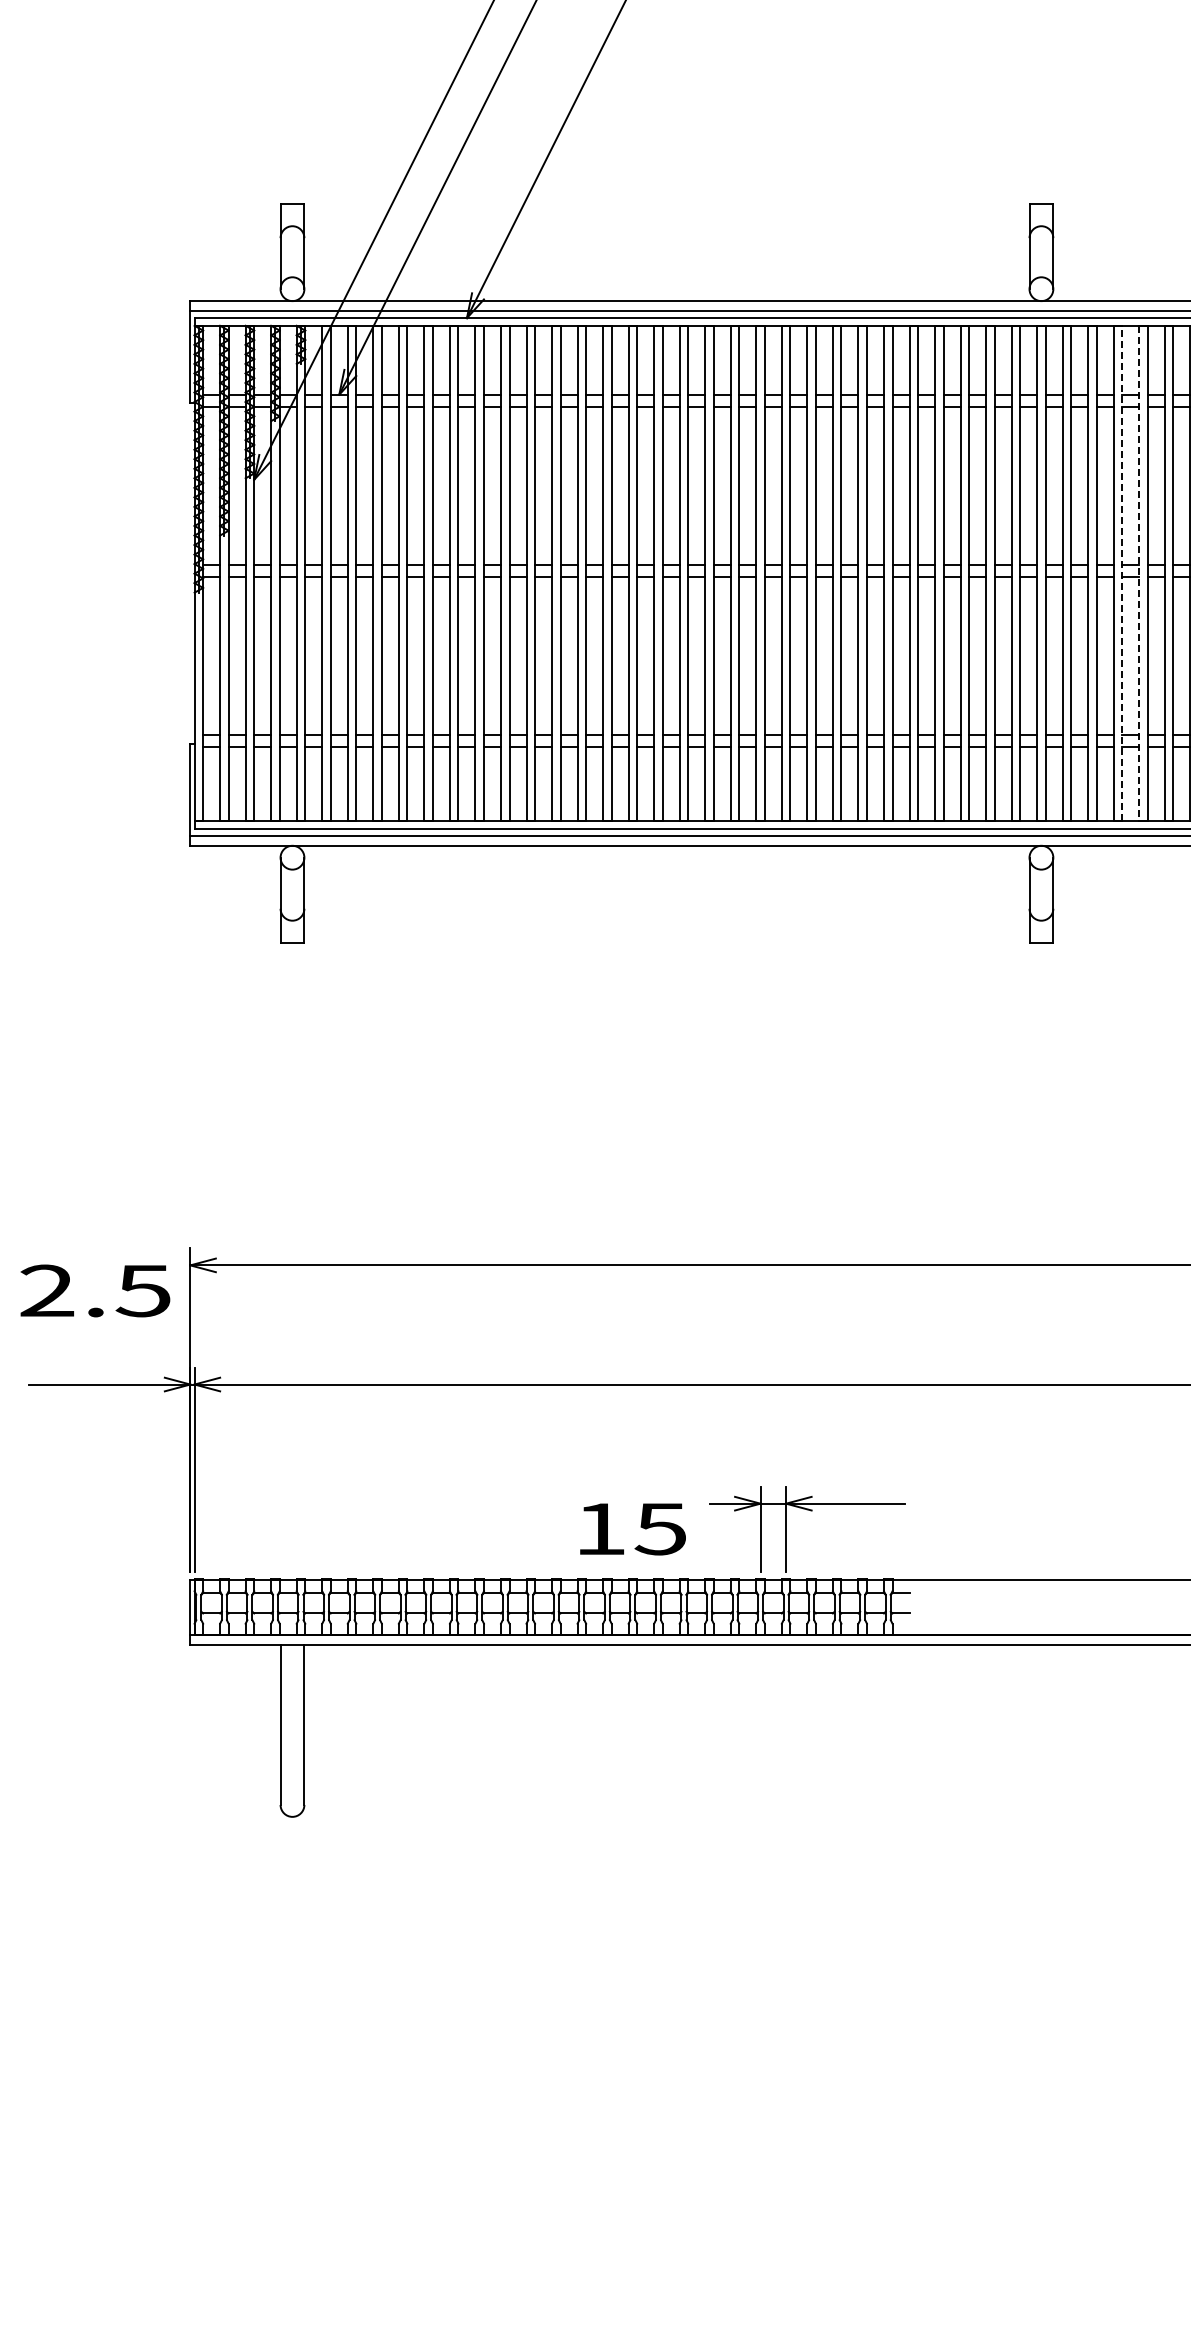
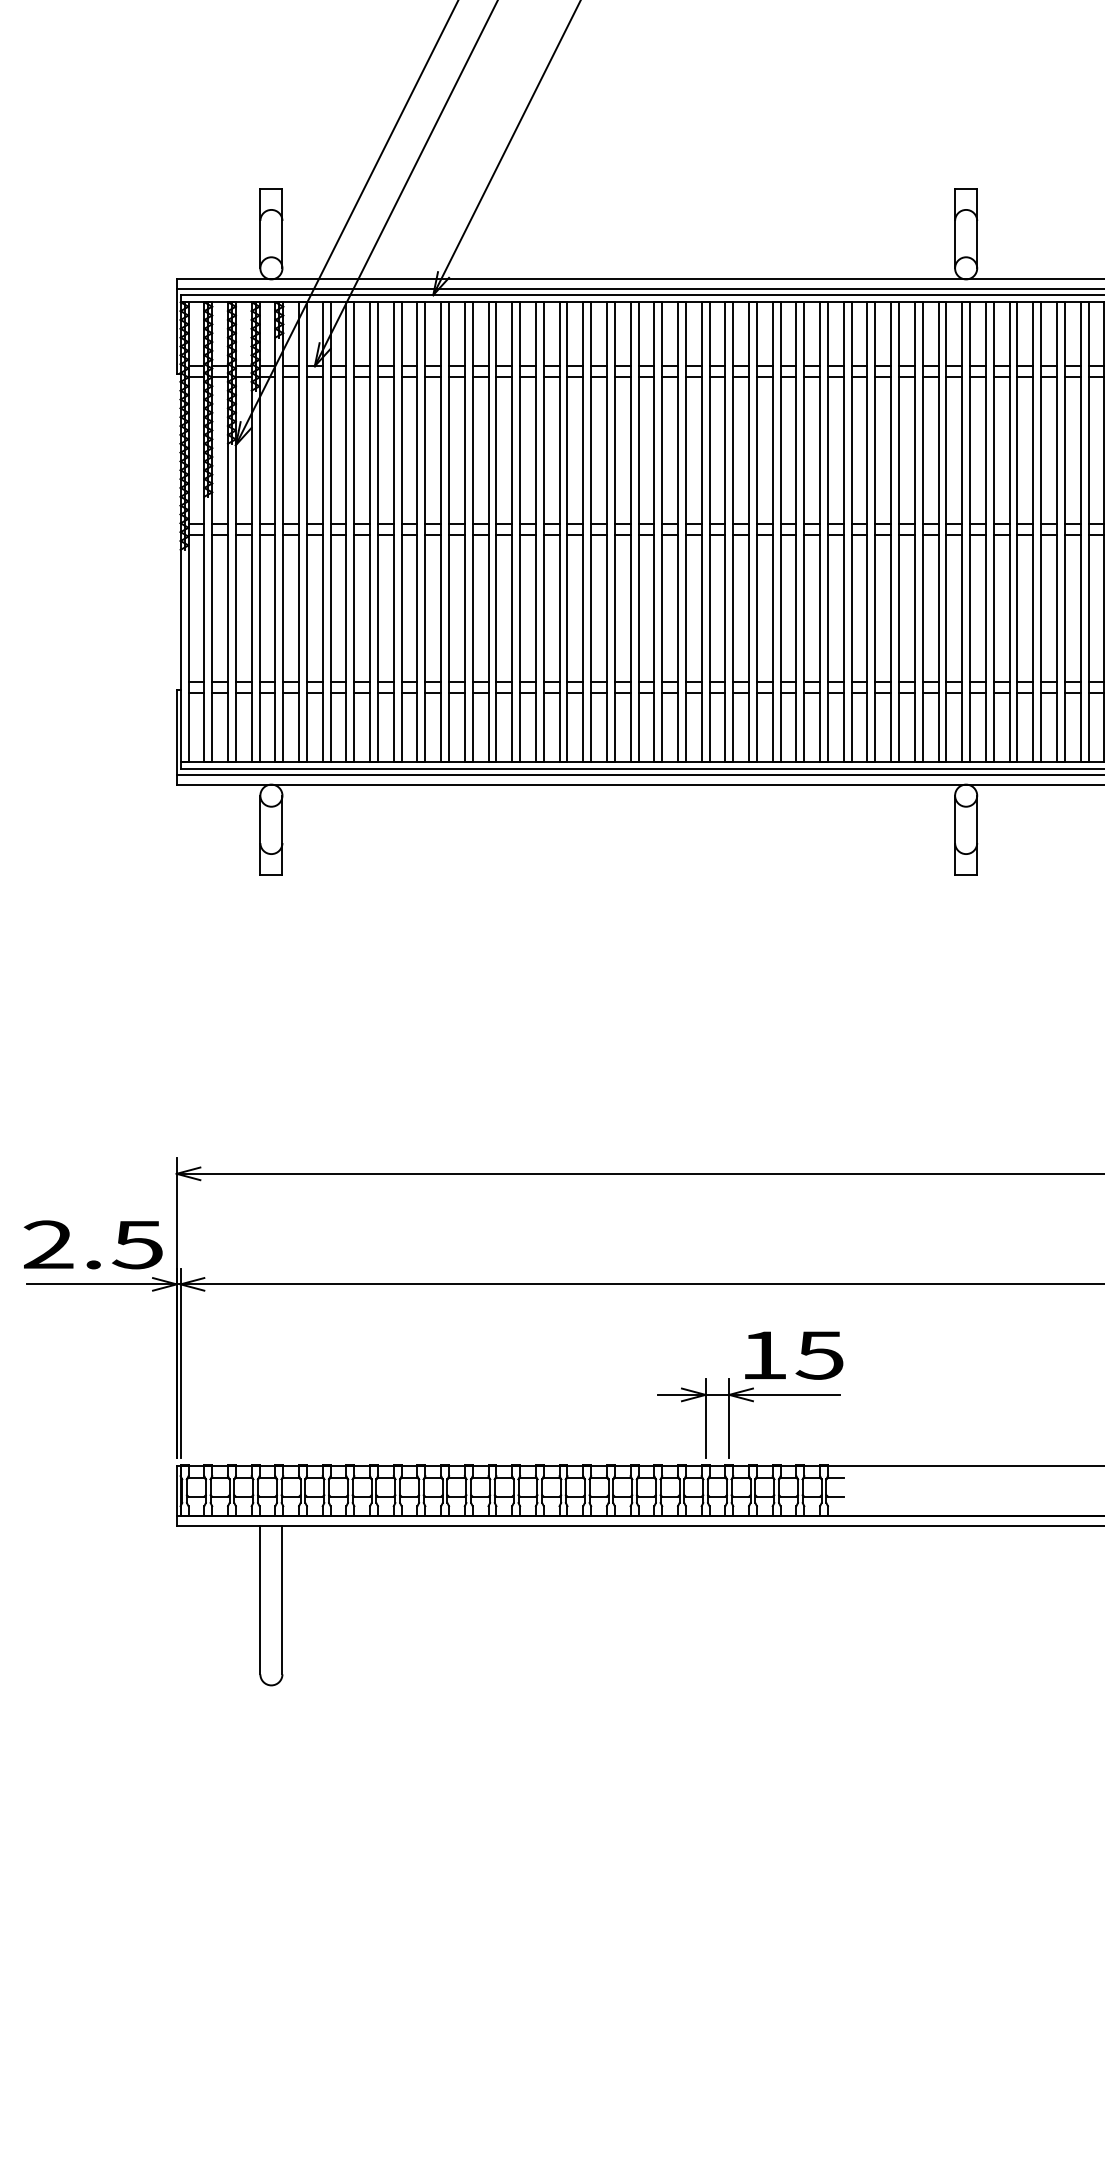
line: (1122, 573) -> (1041, 532), dashed -> solid
line: (1139, 573) -> (1057, 532), dashed -> solid
text: (95, 1290) -> (93, 1244), moved
text: (632, 1529) -> (793, 1355), moved

